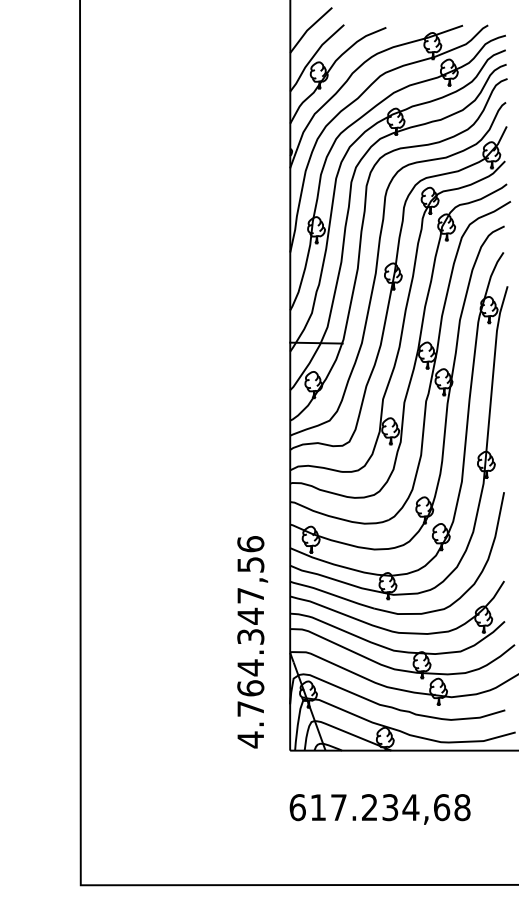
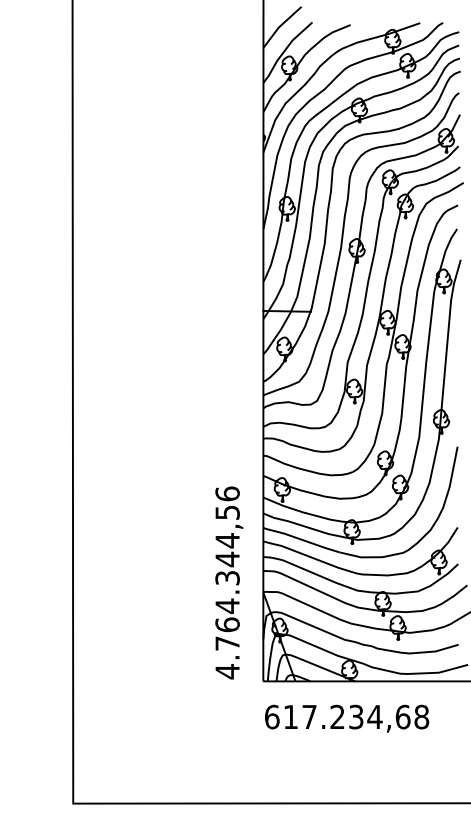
text: (250, 595) -> (227, 540), 4.764.347,56 -> 4.764.344,56
text: (380, 809) -> (347, 718), moved

